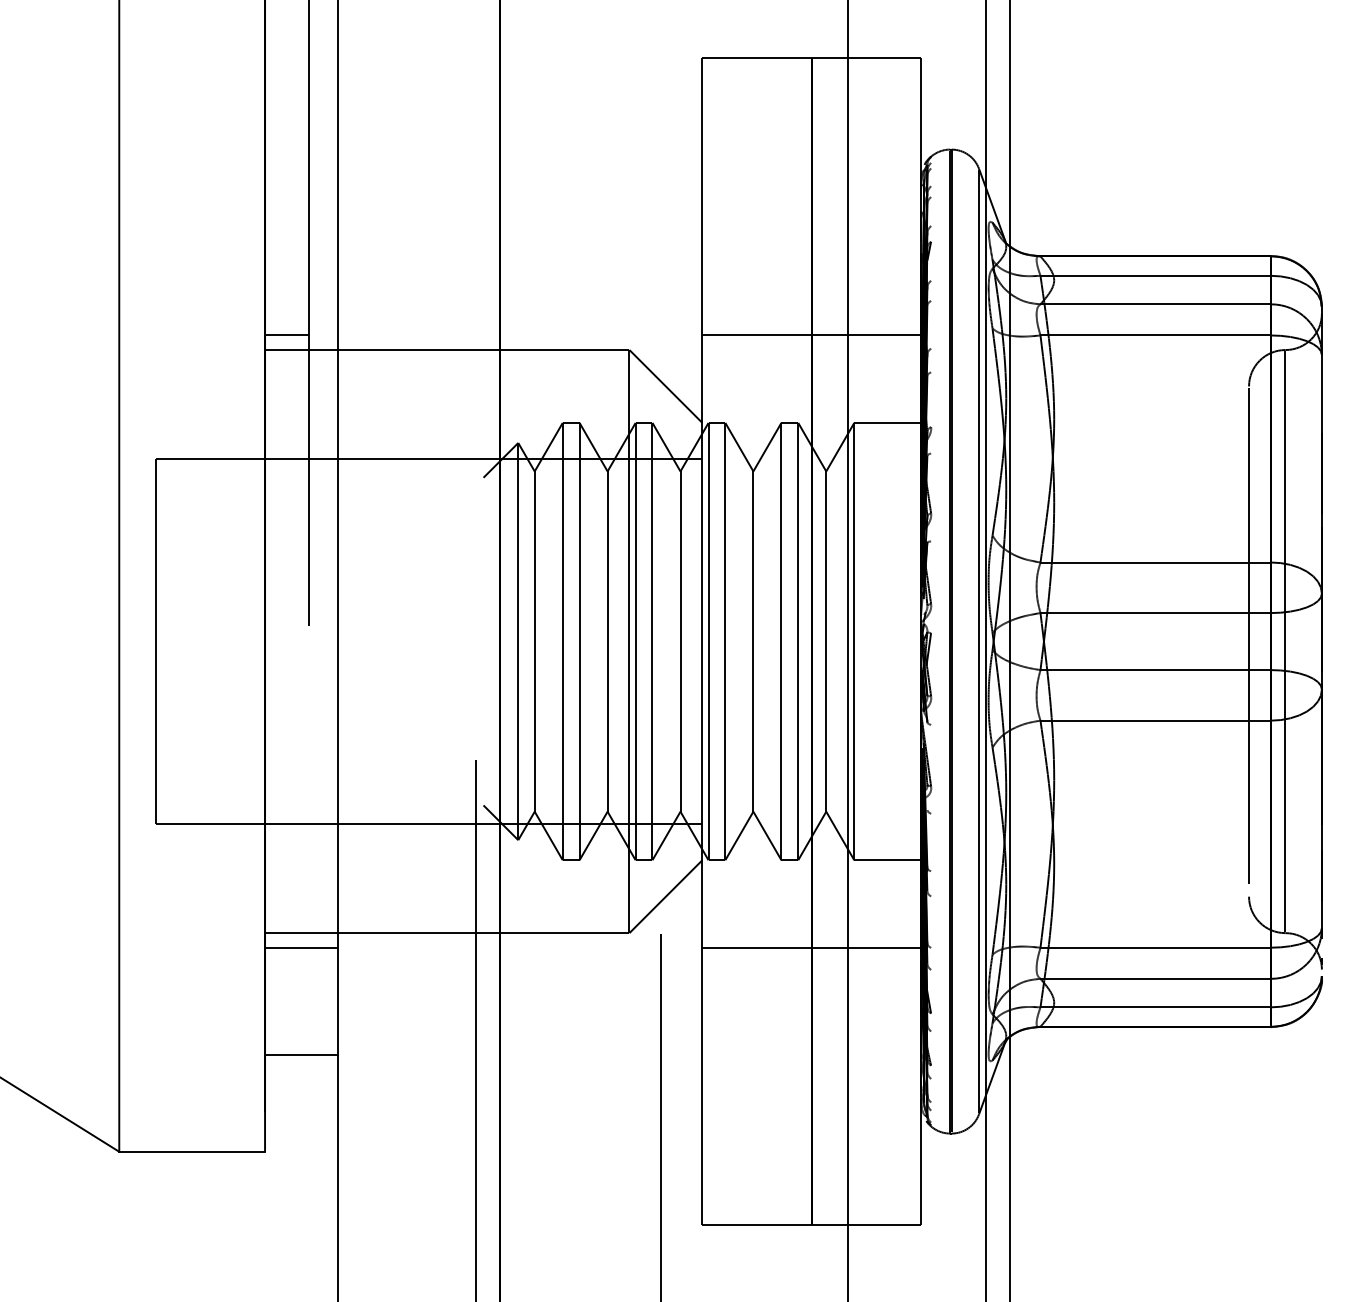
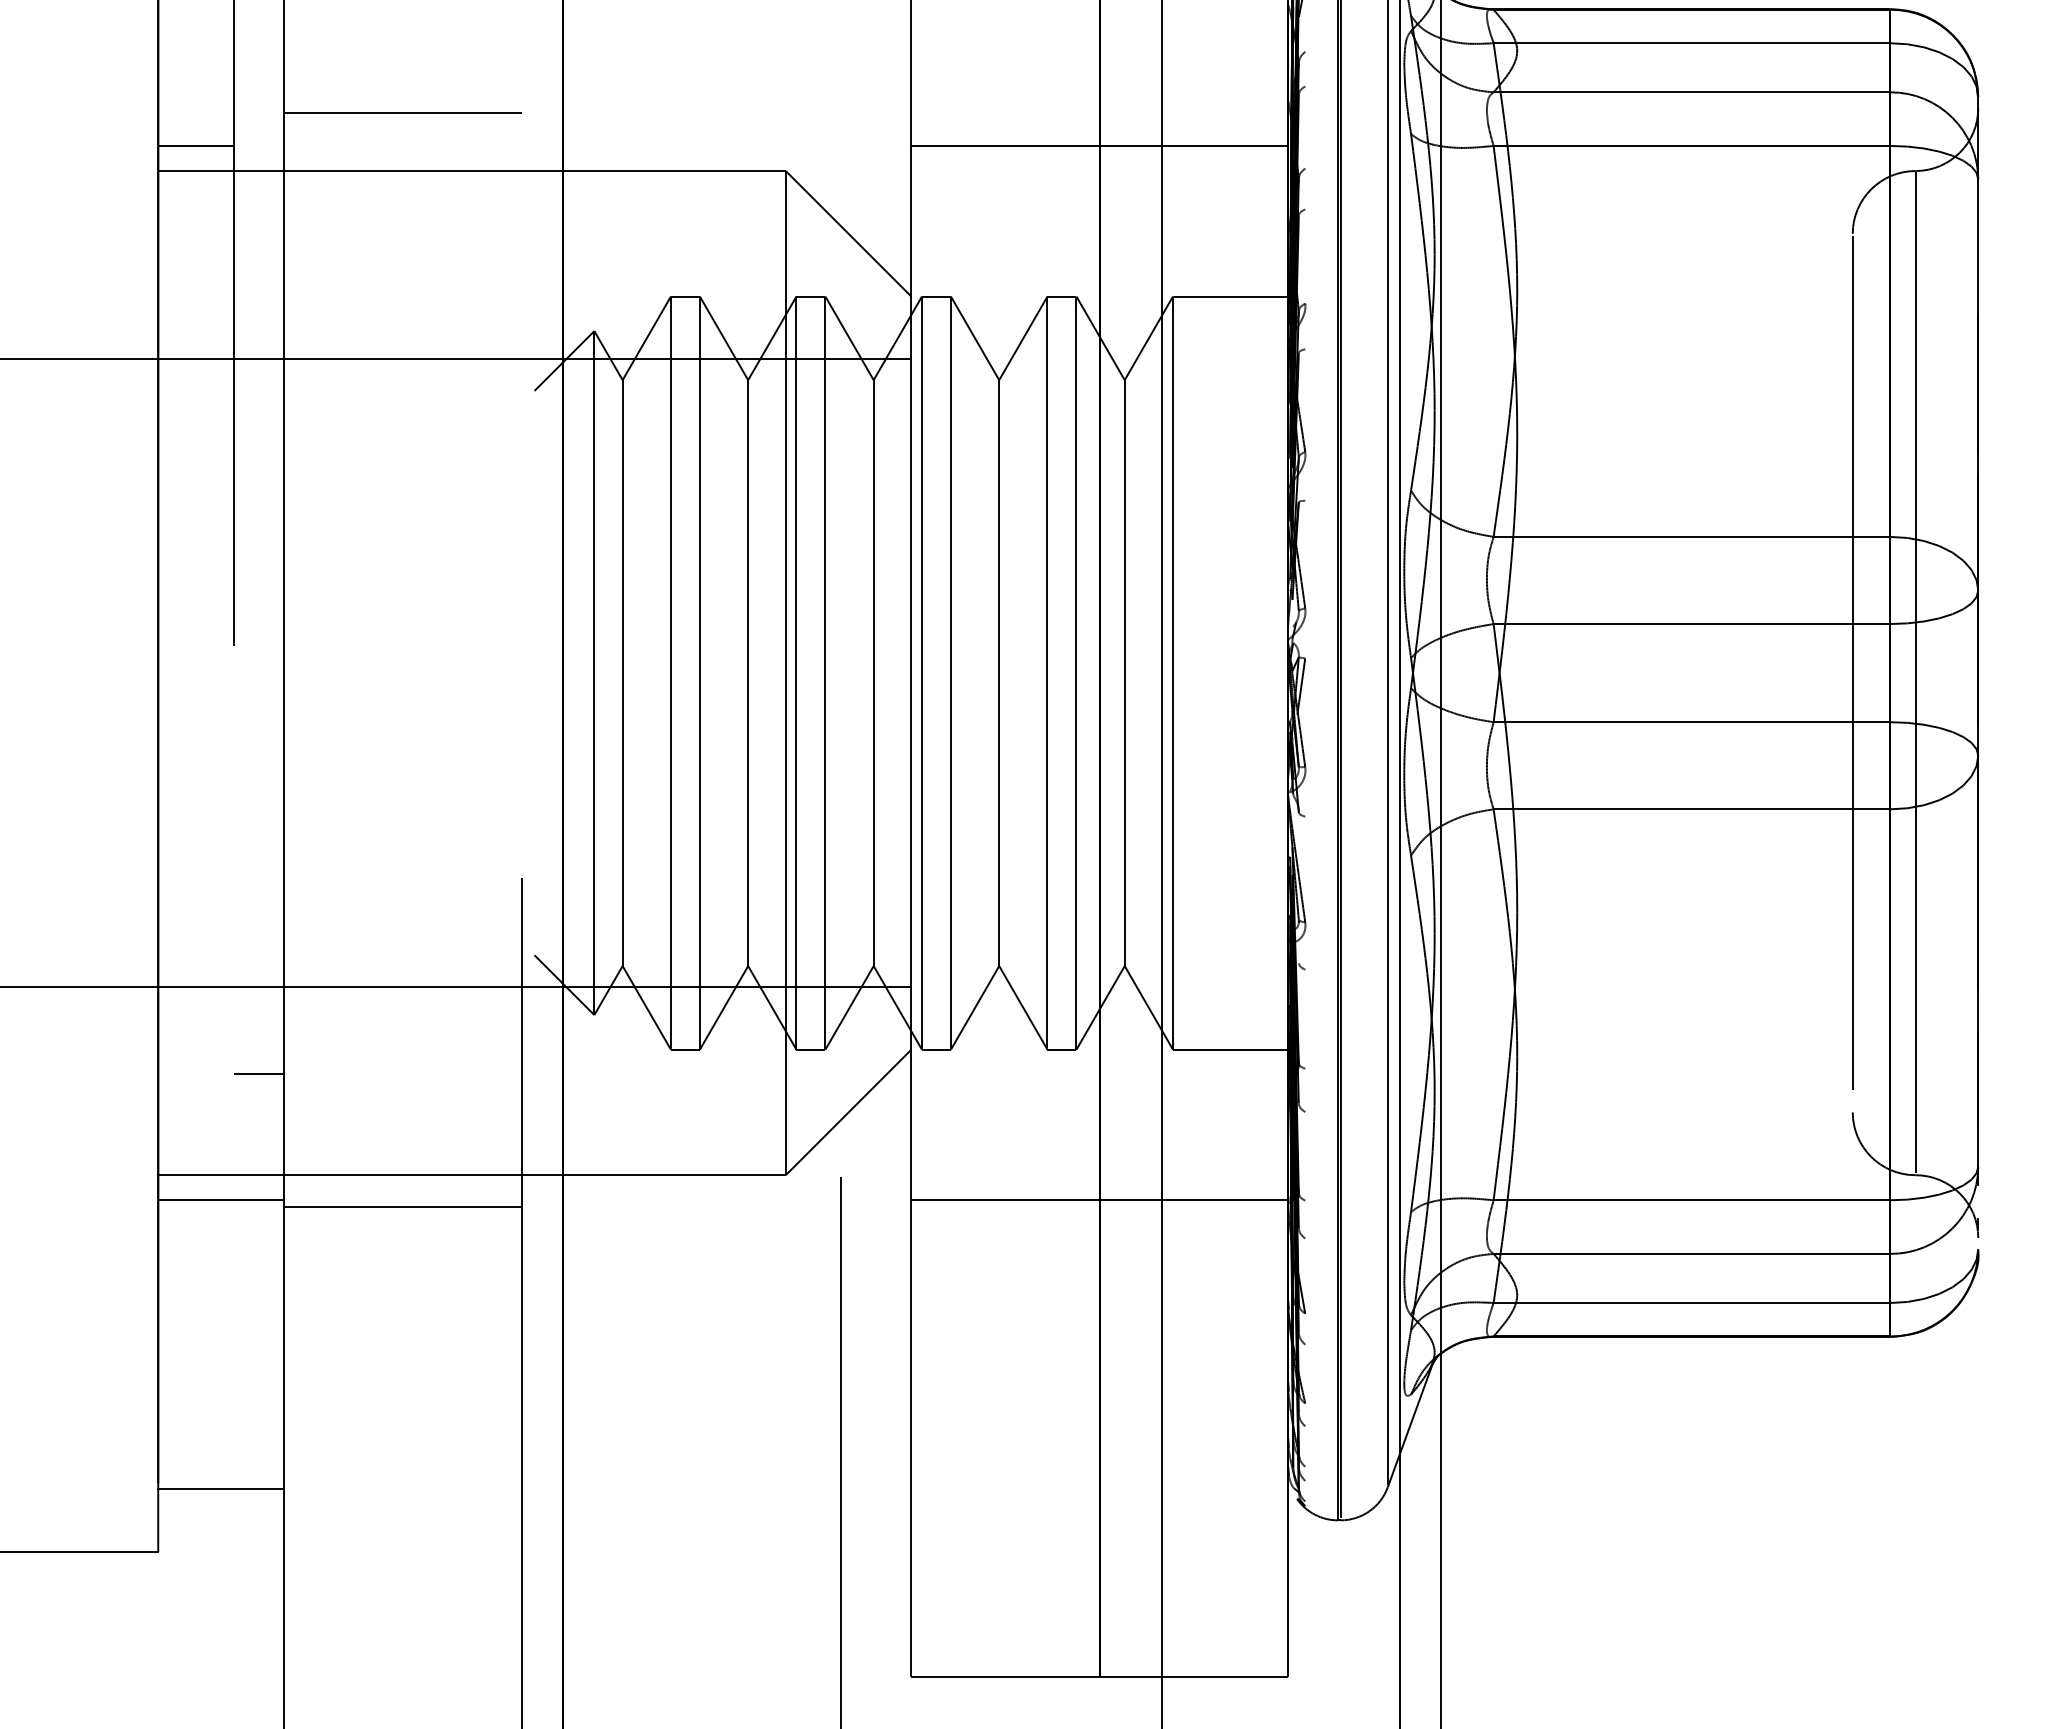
line: (406, 316) -> (401, 113), added
line: (322, 874) -> (257, 1074), added
line: (406, 951) -> (401, 1206), added
line: (301, 1055) -> (221, 1489), moved

